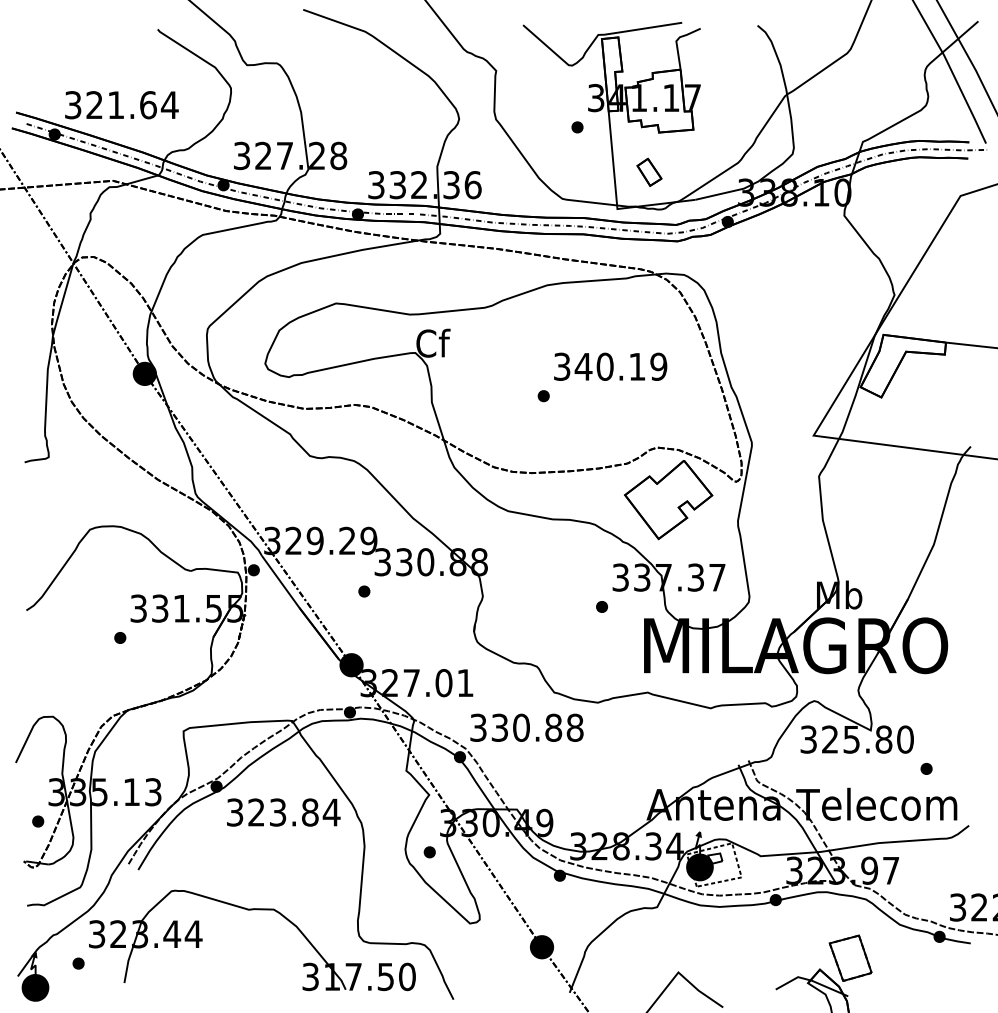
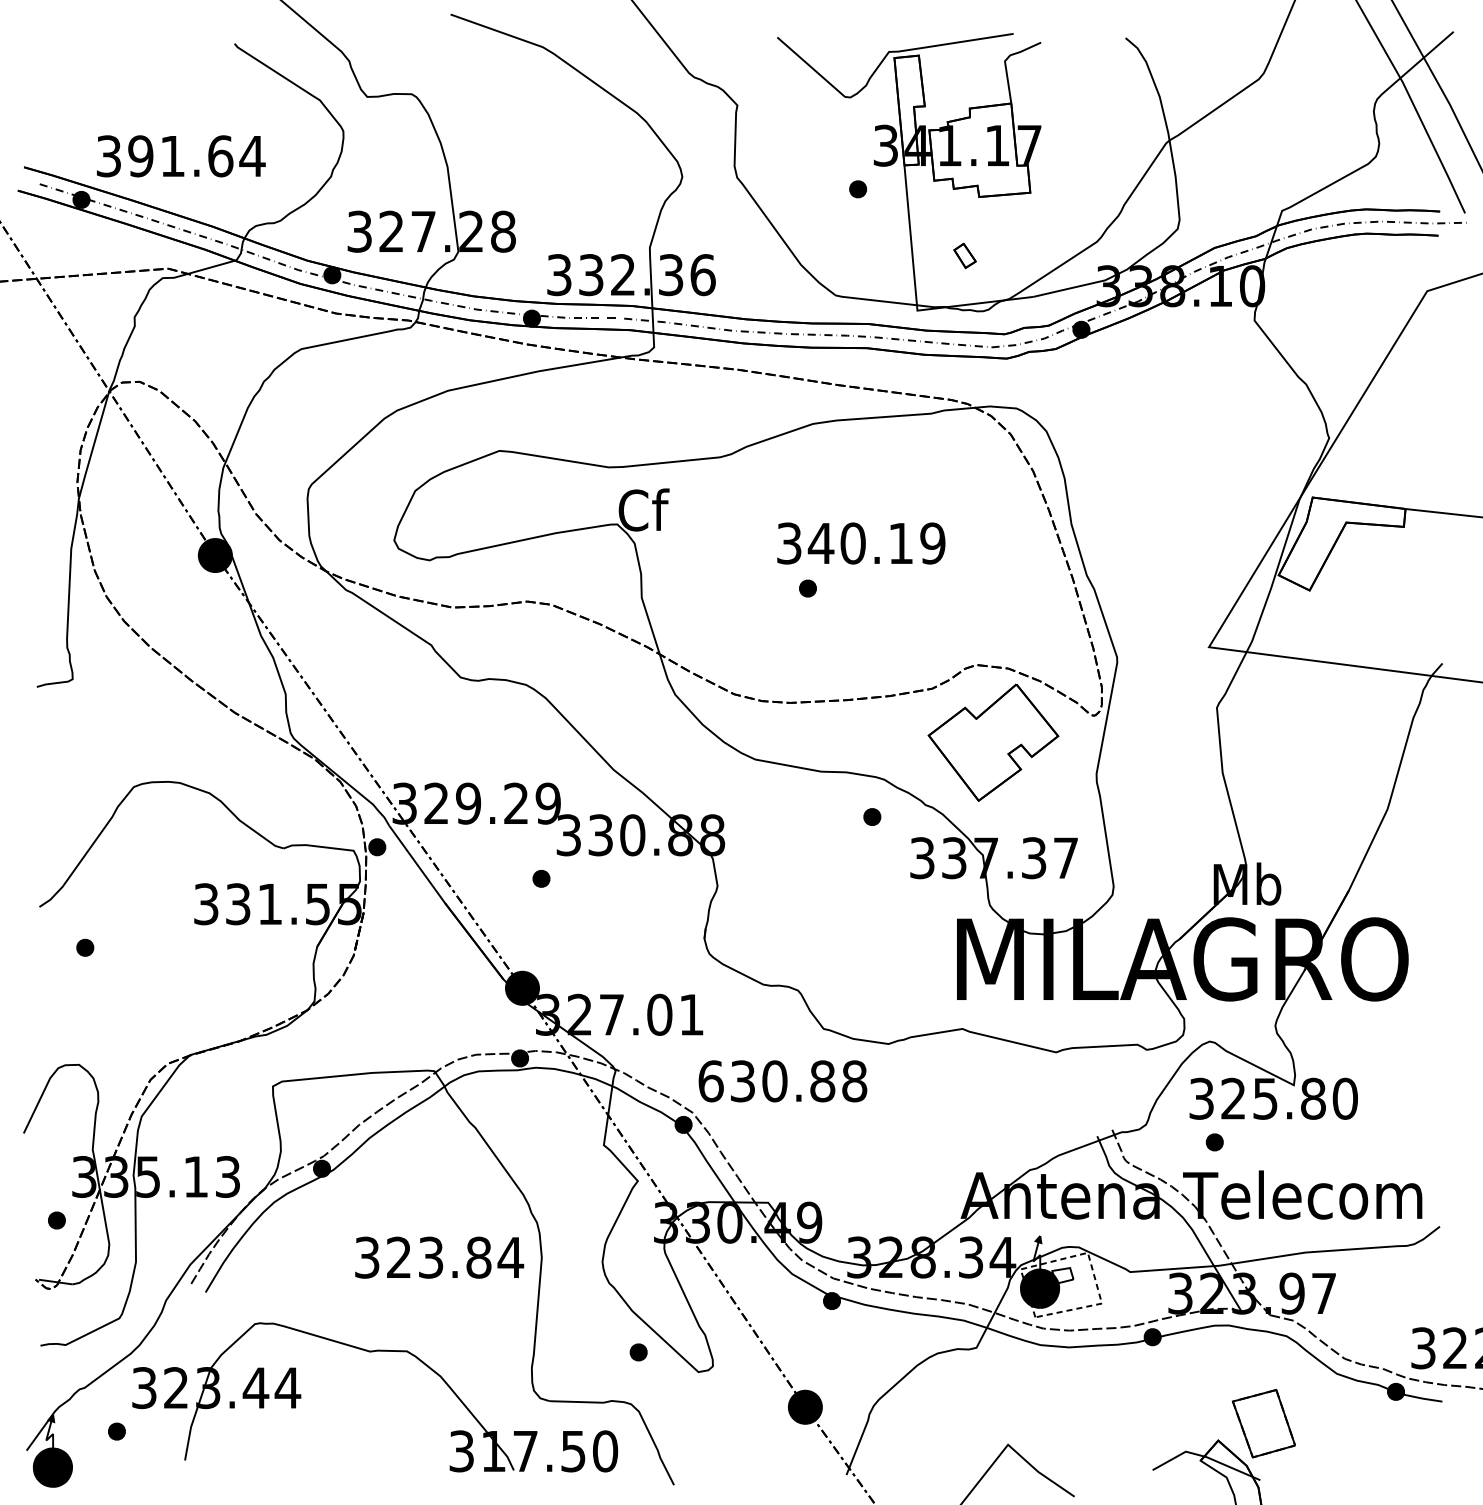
text: (94, 105) -> (140, 156), 321.64 -> 391.64
part: (649, 171) -> (965, 254), size x0.6
text: (610, 366) -> (861, 543), moved
part: (601, 606) -> (871, 816), moved
part: (120, 637) -> (85, 947), moved
text: (478, 727) -> (711, 1080), 330.88 -> 630.88
part: (926, 768) -> (1214, 1141), moved
text: (283, 812) -> (439, 1257), moved
part: (429, 852) -> (638, 1352), moved

